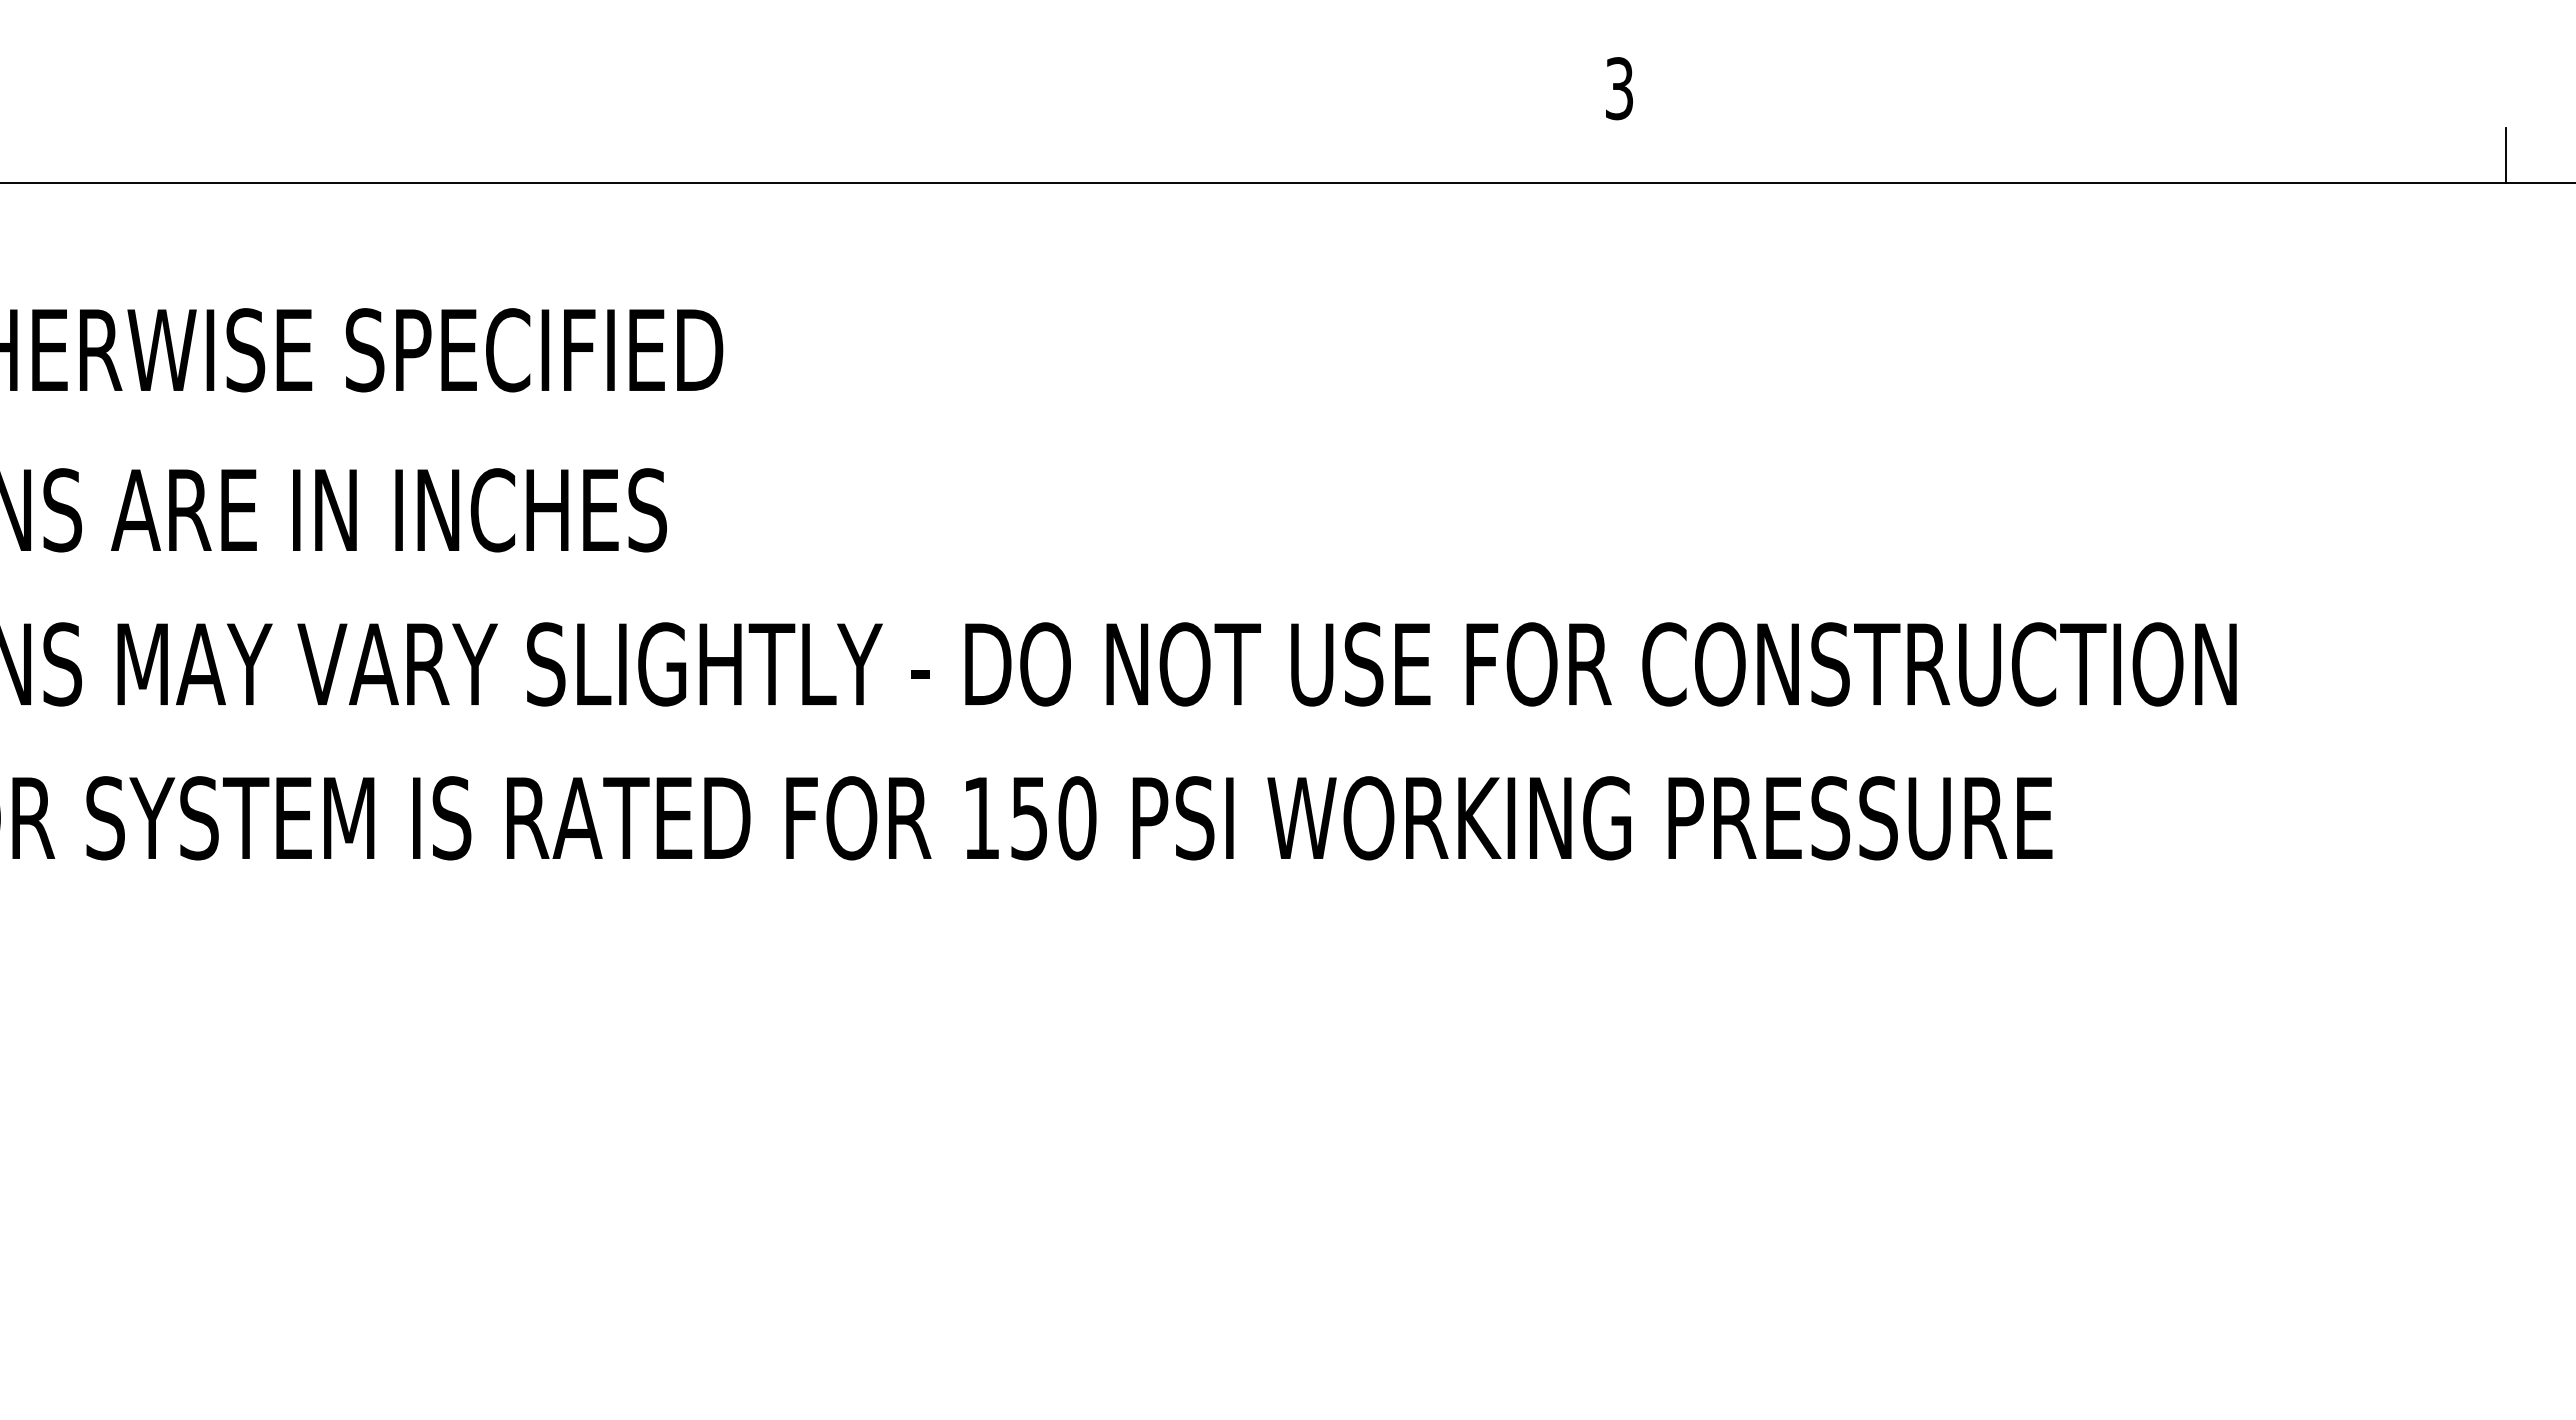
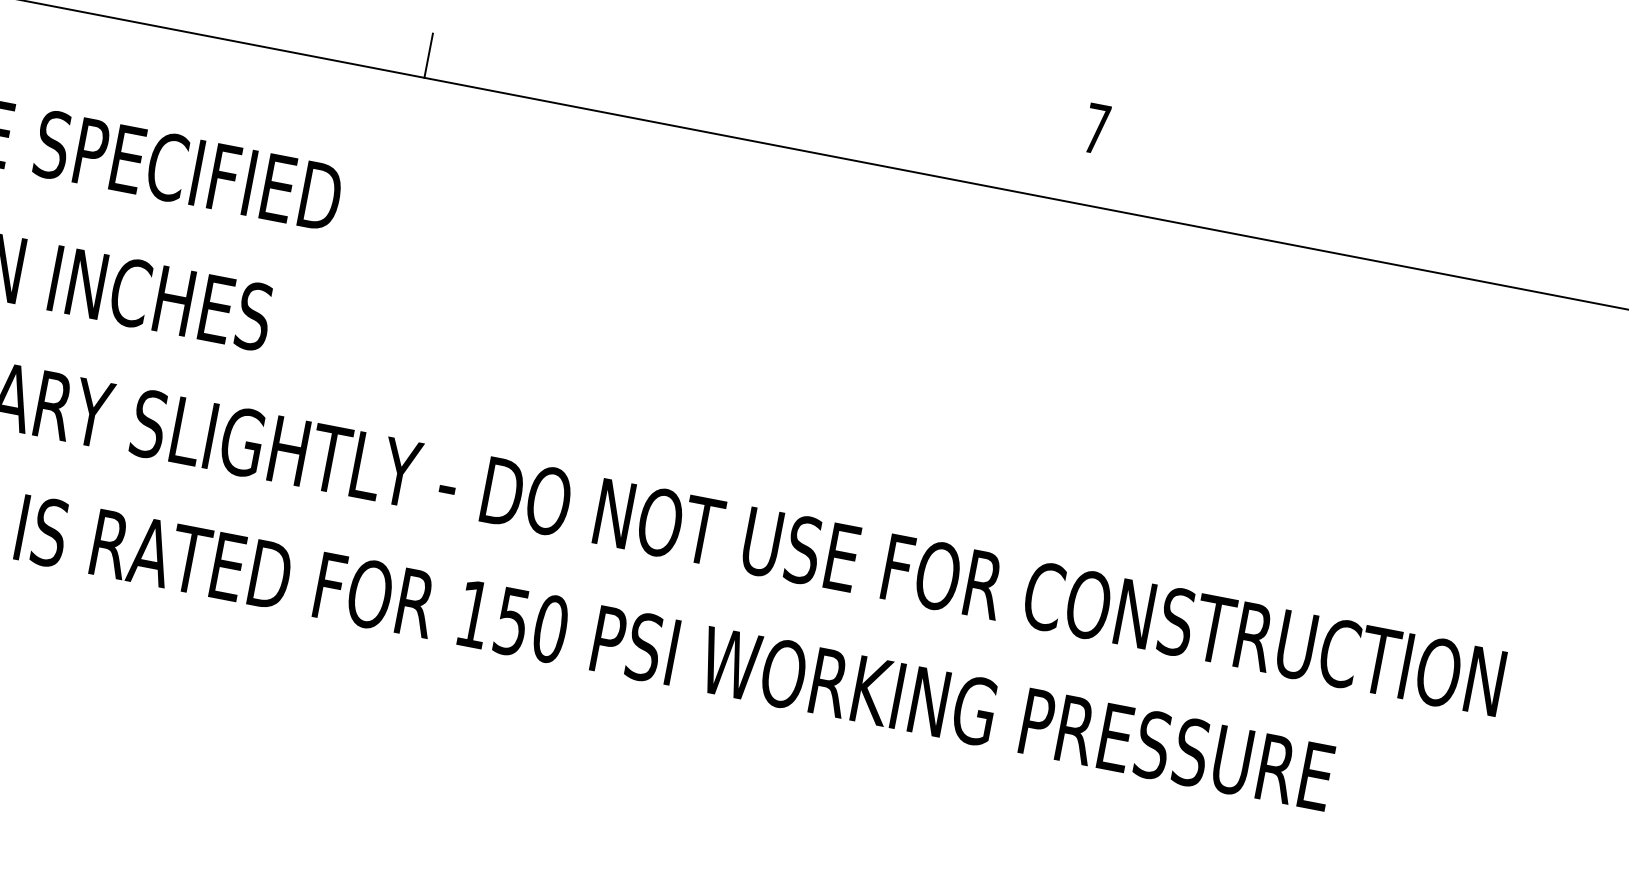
text: (1619, 88) -> (1096, 128), 3 -> 7
line: (797, 155) -> (428, 55), added

